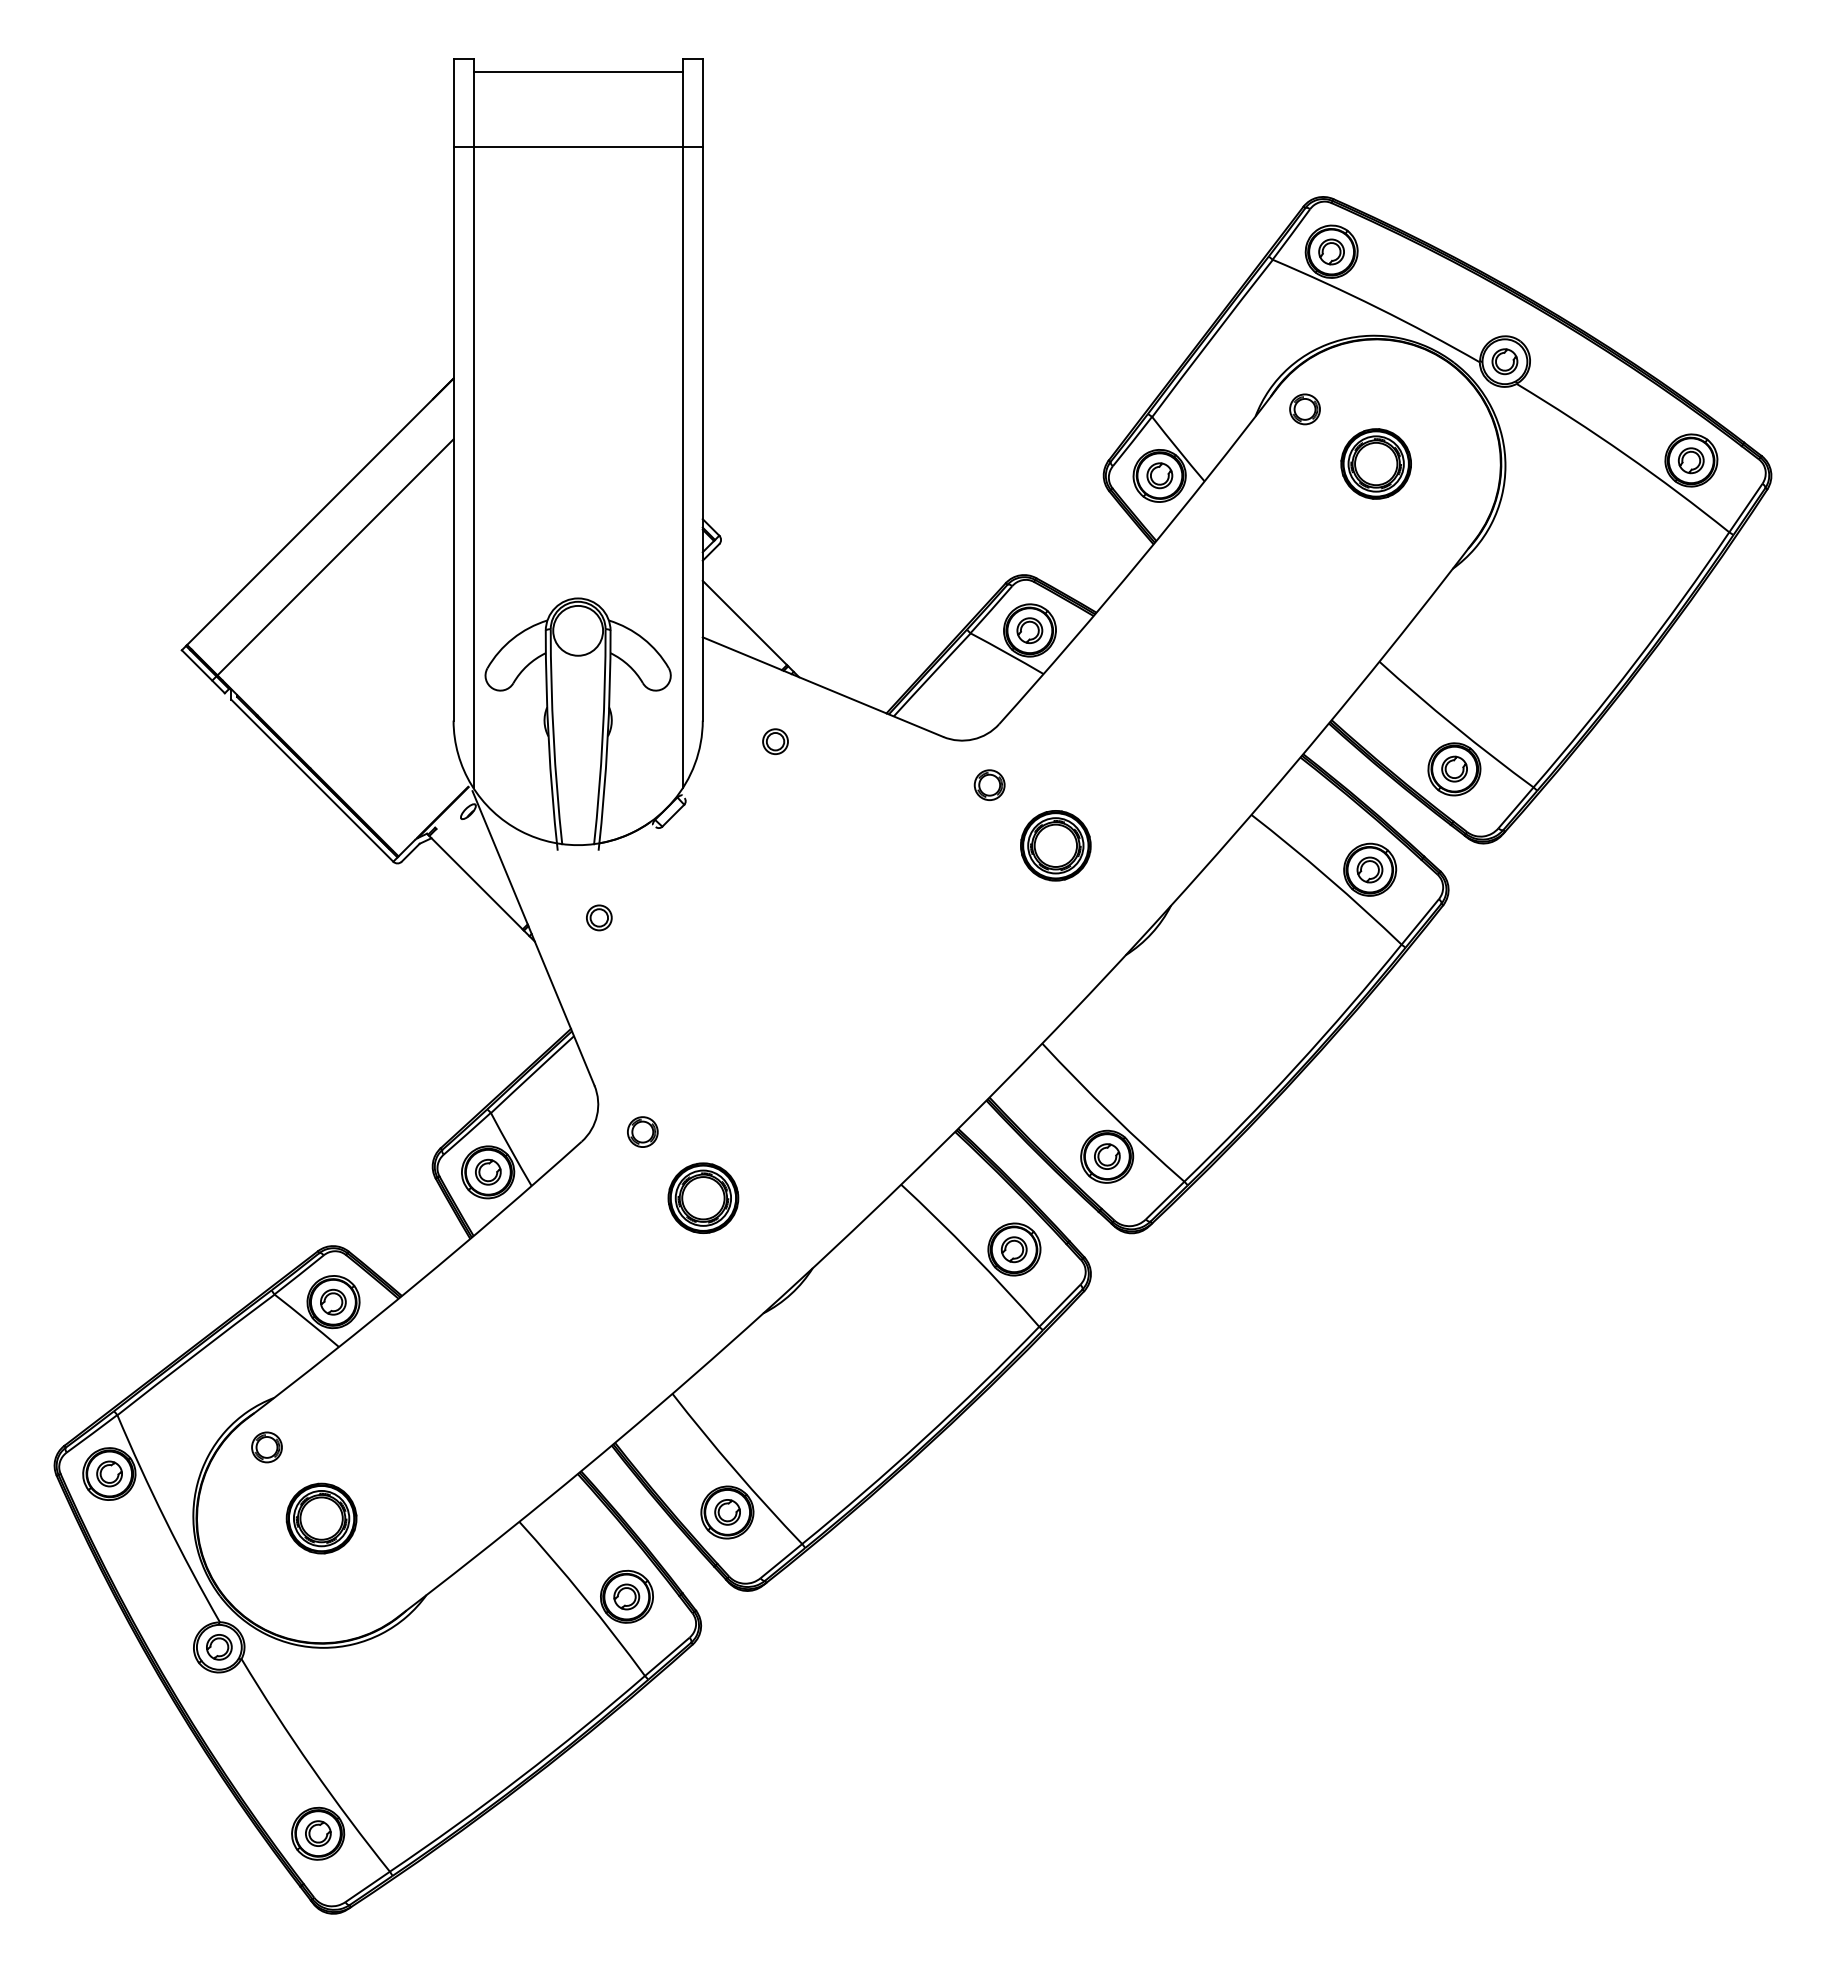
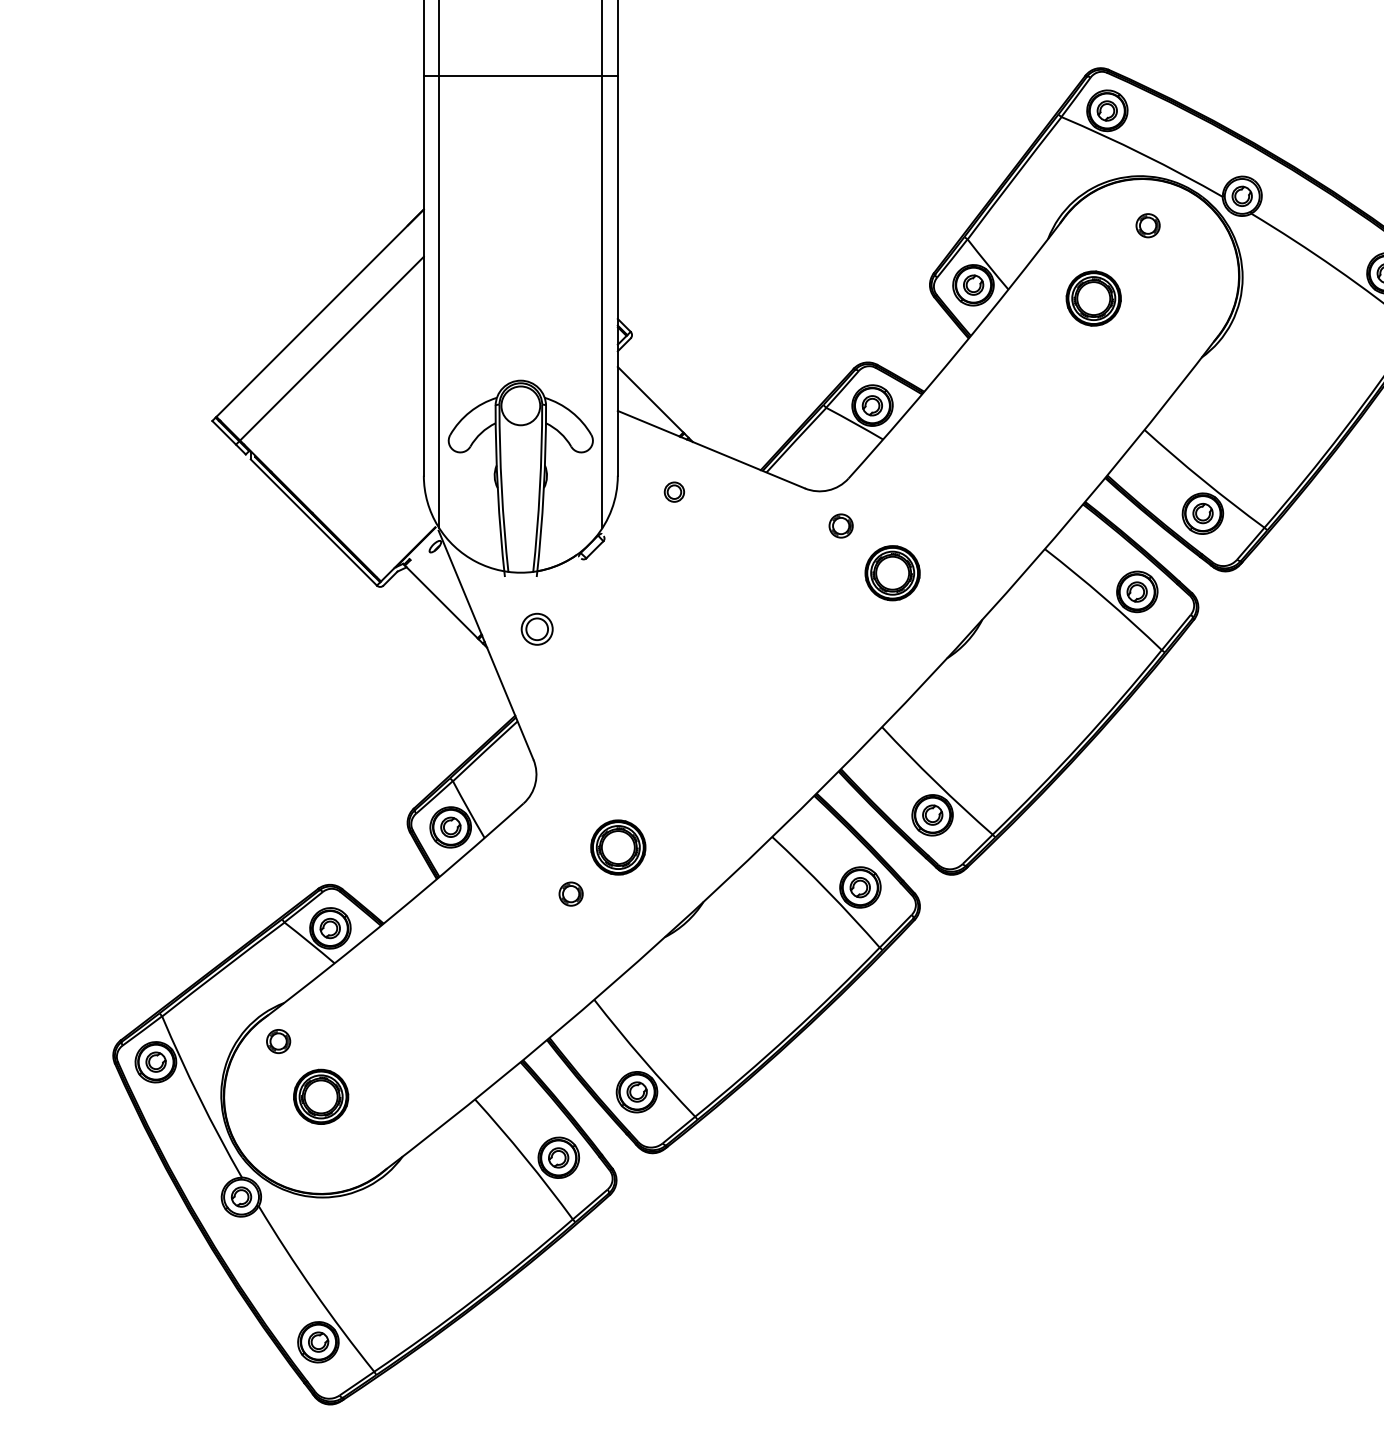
line: (577, 147) -> (520, 76), moved
part: (1304, 409) -> (1147, 225), moved
part: (1375, 463) -> (1093, 298), moved
part: (599, 917) -> (537, 629), size x1.6
part: (642, 1131) -> (570, 893), moved

